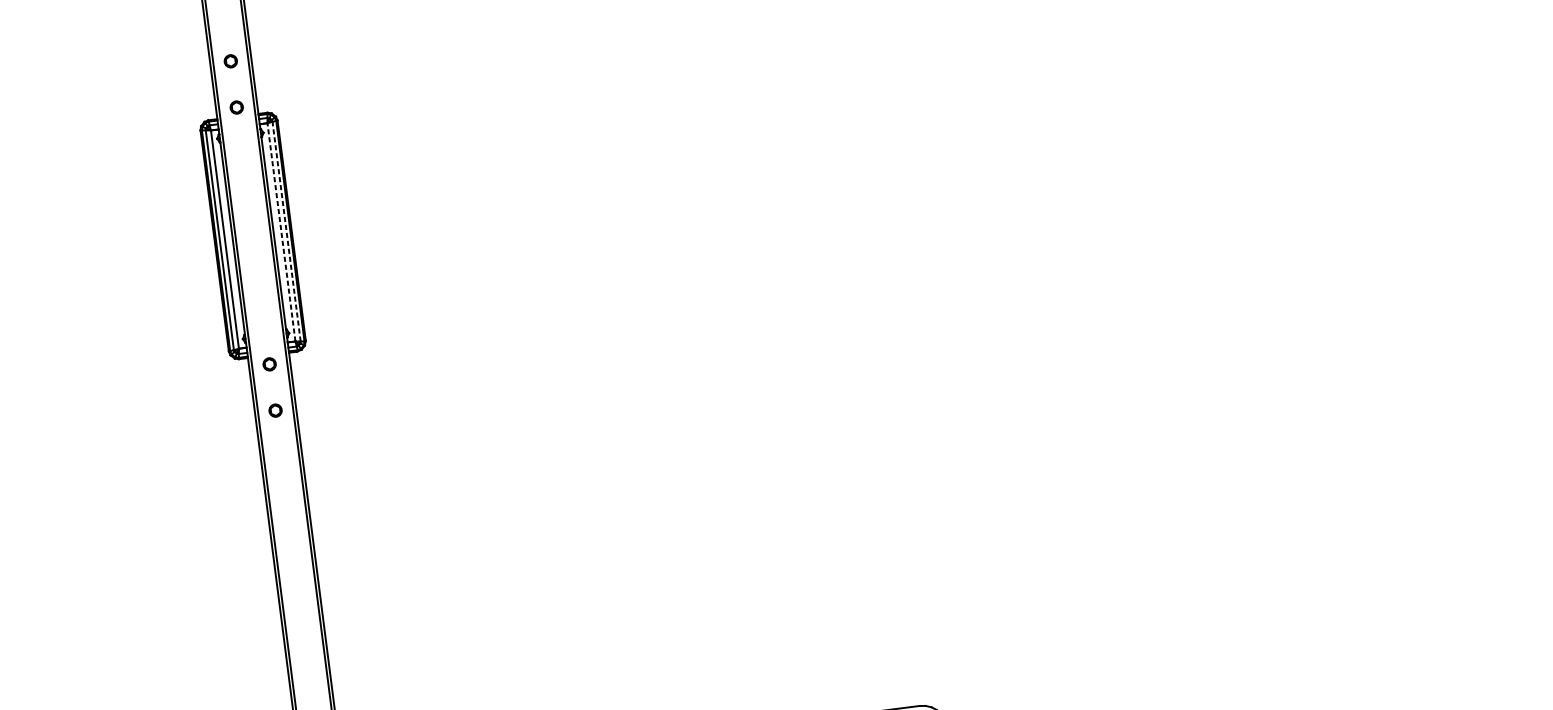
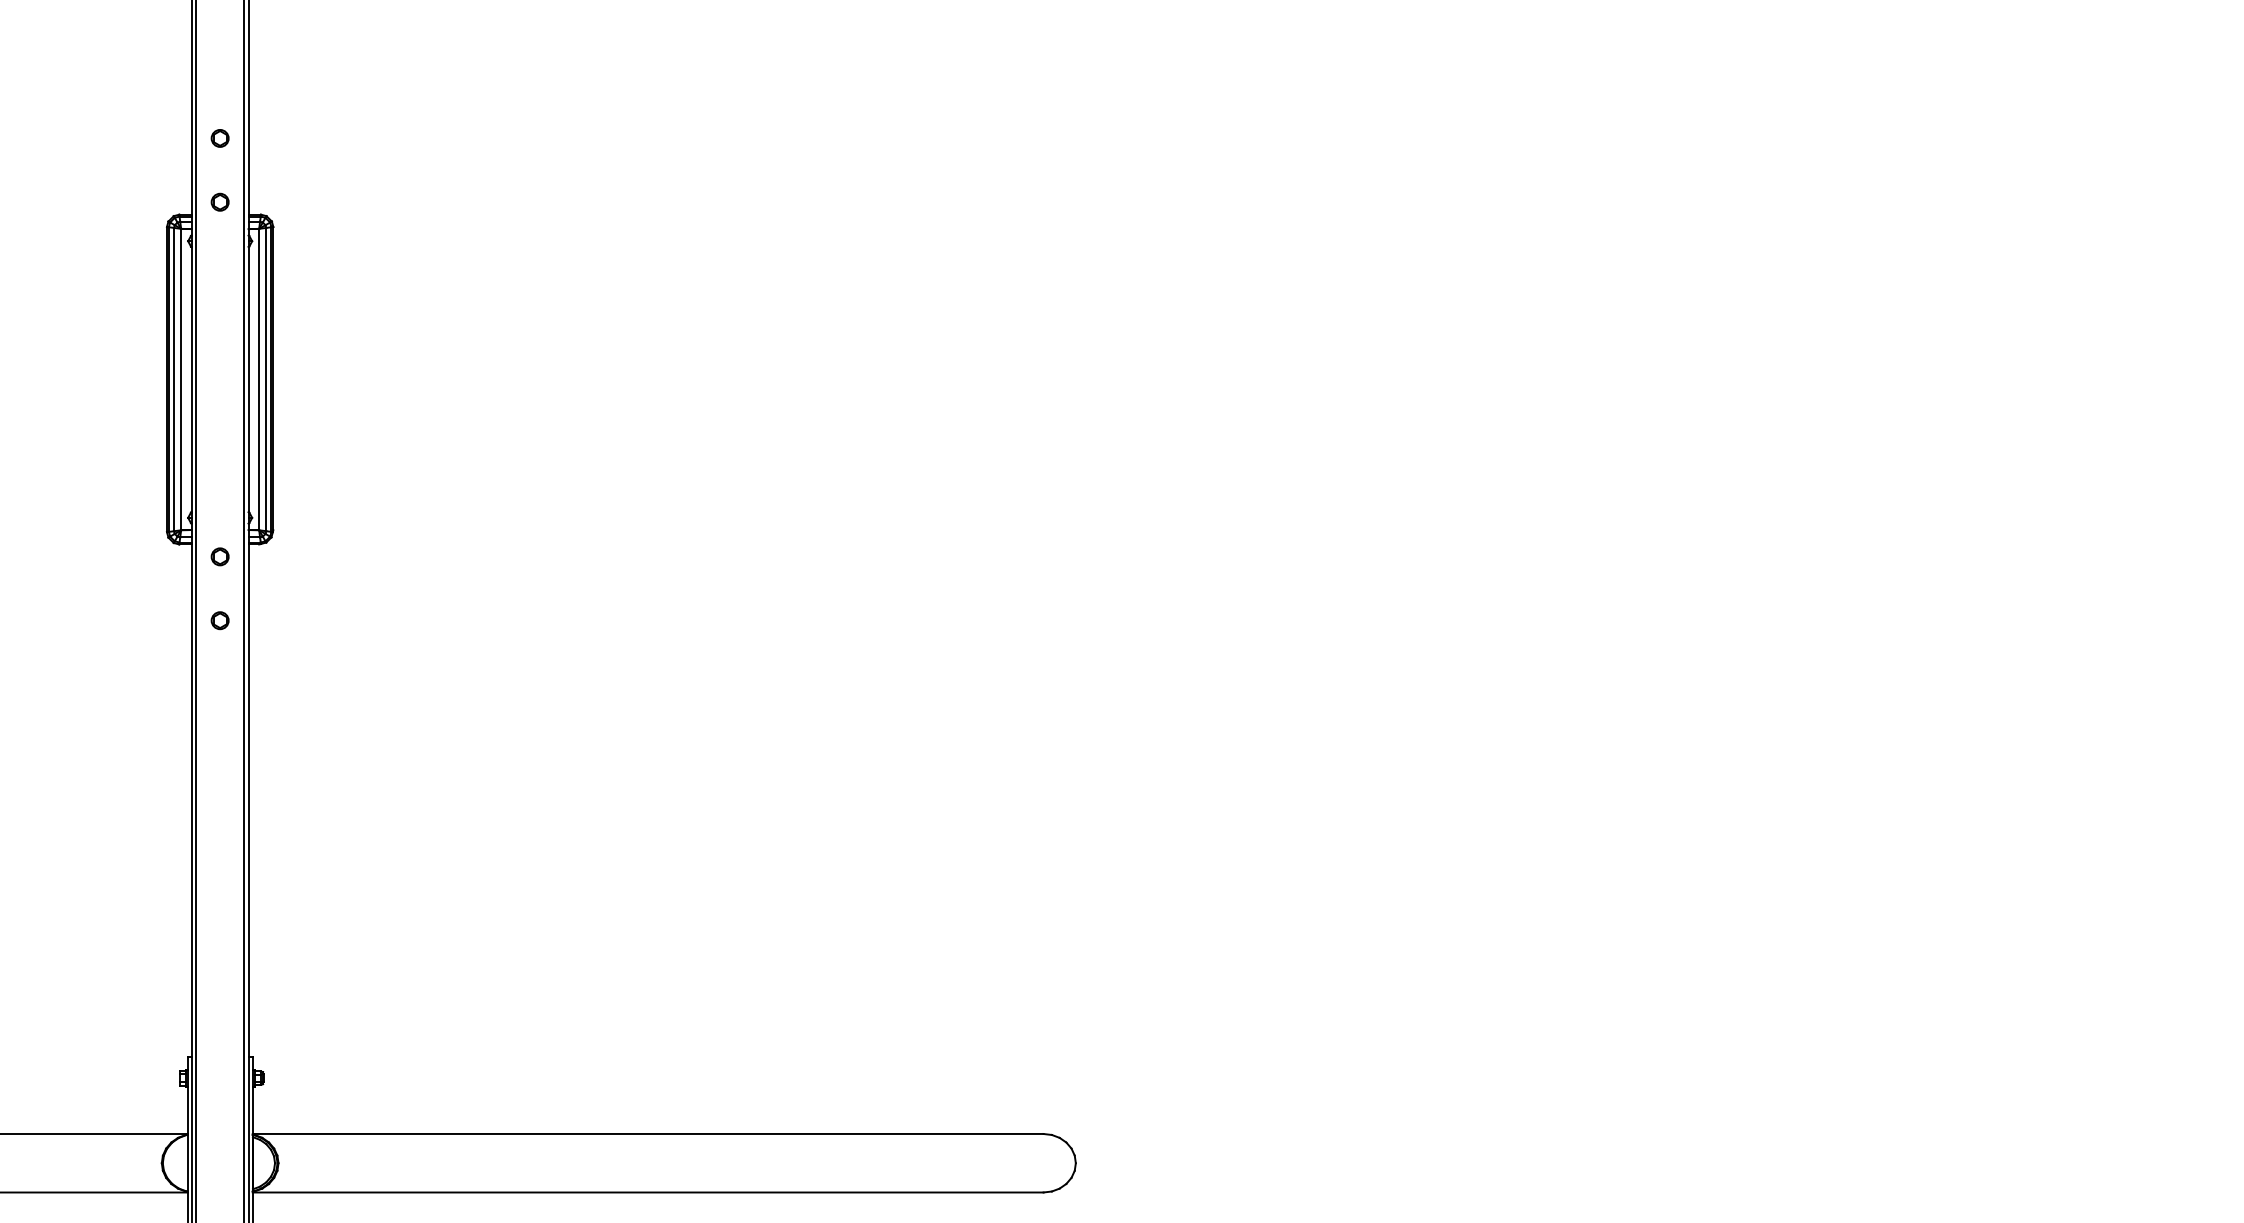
line: (286, 231) -> (266, 379), dashed -> solid
line: (281, 232) -> (259, 379), dashed -> solid

